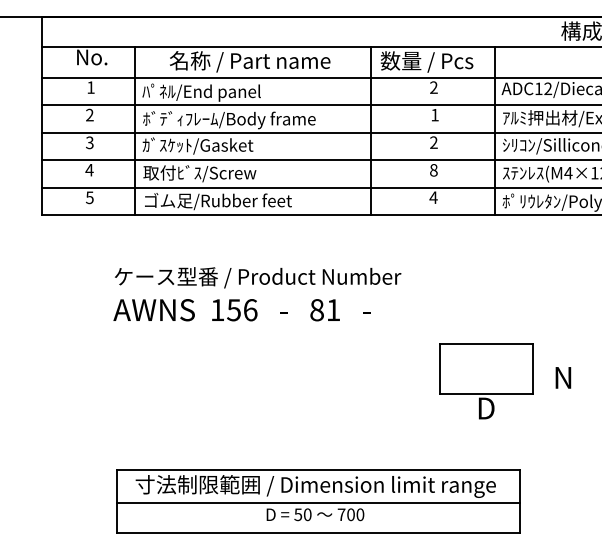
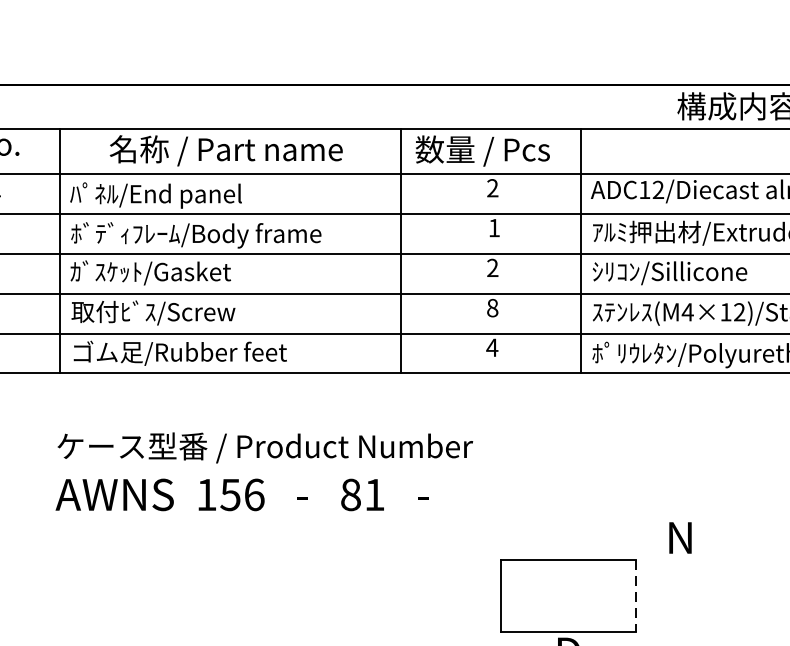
text: (257, 294) -> (264, 472), moved
line: (532, 369) -> (635, 596), solid -> dashed
text: (563, 377) -> (680, 537), moved

